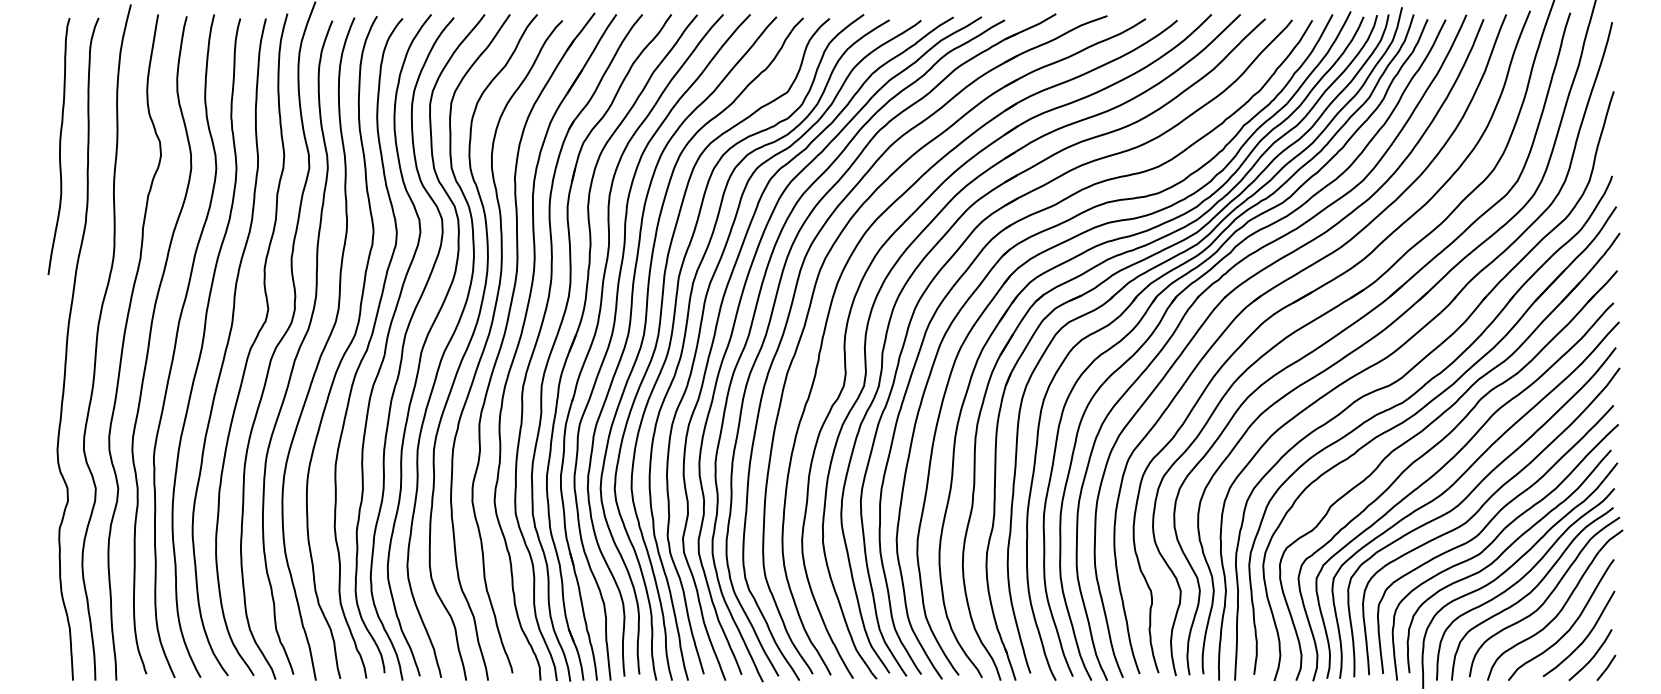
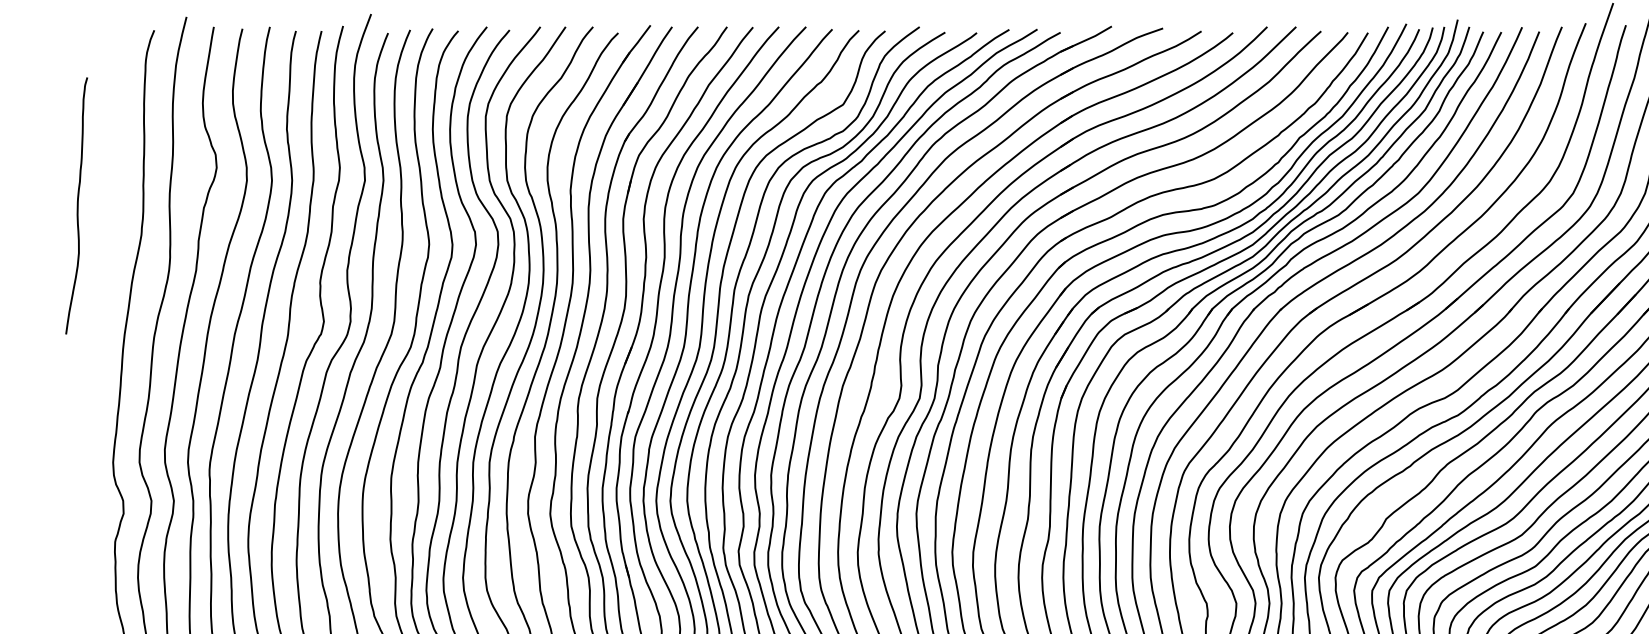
curve: (59, 146) -> (77, 205), moved

